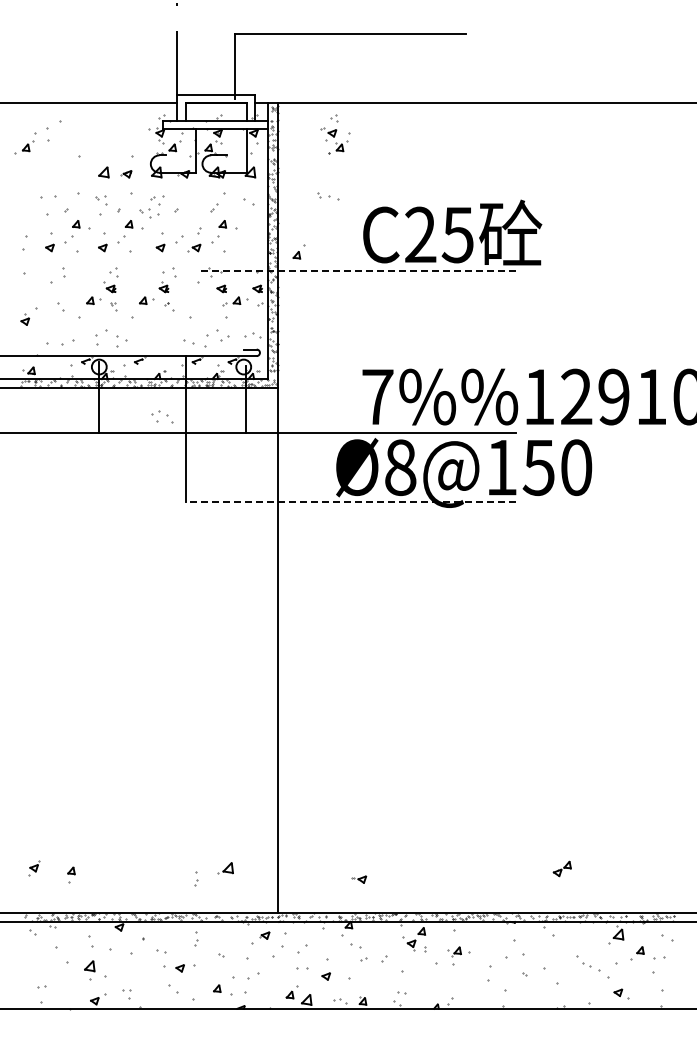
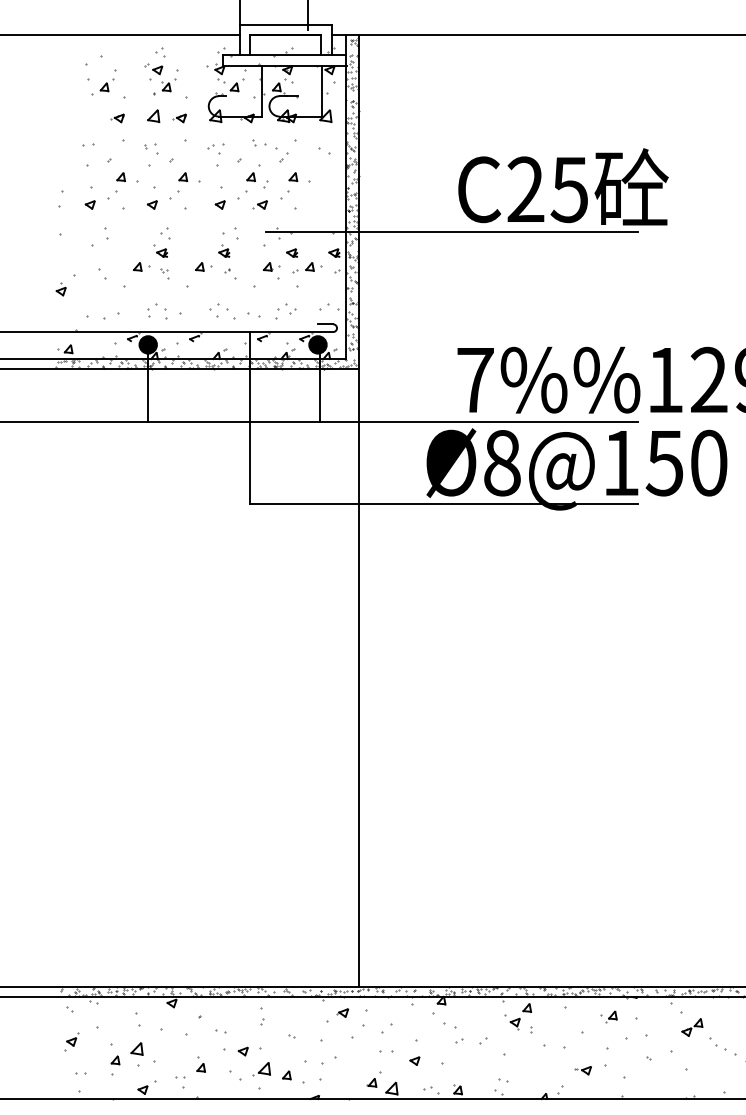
part: (335, 134) -> (161, 71), moved
part: (25, 143) -> (103, 82), moved
part: (73, 174) -> (117, 118), added
part: (47, 196) -> (87, 144), size x0.62
part: (328, 196) -> (264, 144), moved
part: (145, 213) -> (202, 164), removed
part: (298, 251) -> (253, 172), moved
line: (357, 270) -> (451, 231), dashed -> solid
part: (204, 303) -> (271, 270), added
part: (106, 338) -> (156, 311), size x0.71
part: (216, 338) -> (285, 311), size x0.71
fill: (98, 366) -> (147, 344), added
fill: (243, 366) -> (317, 344), added
part: (162, 416) -> (222, 311), moved
line: (350, 502) -> (443, 504), dashed -> solid
part: (34, 868) -> (72, 1042), moved
part: (225, 868) -> (261, 1069), moved
part: (561, 868) -> (691, 1026), moved
part: (71, 874) -> (115, 1064), moved
part: (196, 878) -> (262, 945), removed
part: (359, 879) -> (583, 1070), moved
part: (454, 951) -> (609, 1016), moved
part: (144, 979) -> (201, 1064), added

